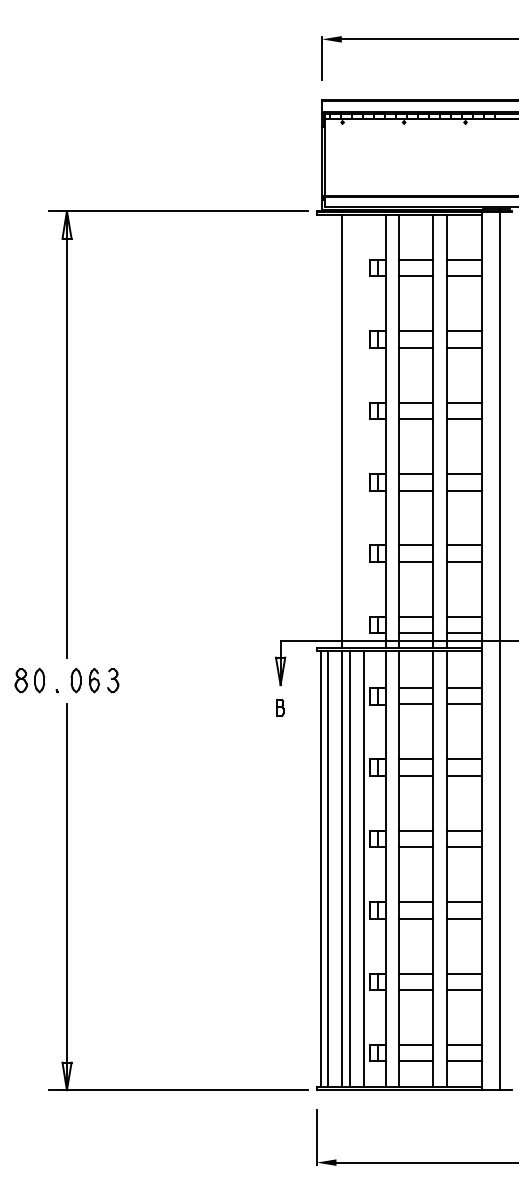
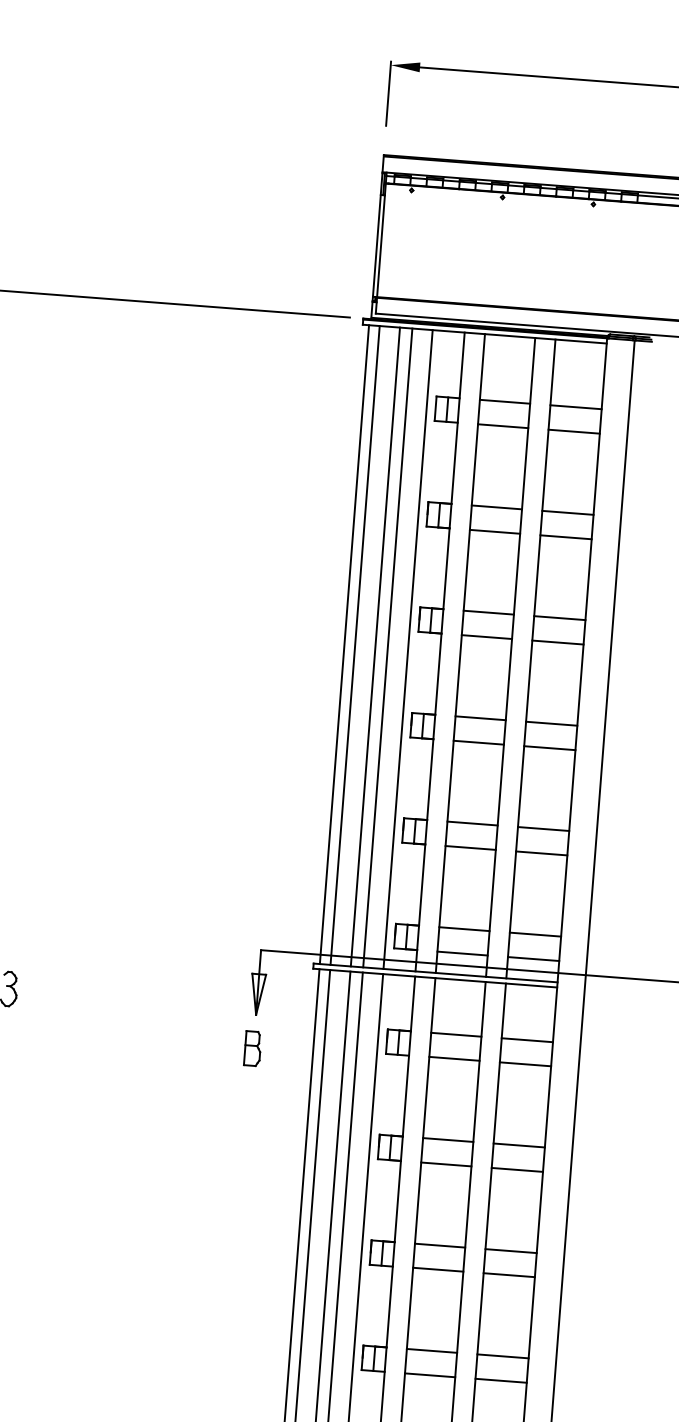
line: (320, 431) -> (343, 644), added
line: (328, 431) -> (355, 645), added
line: (350, 431) -> (388, 647), added
line: (363, 431) -> (407, 649), added
part: (280, 707) -> (253, 1047), size x1.43

